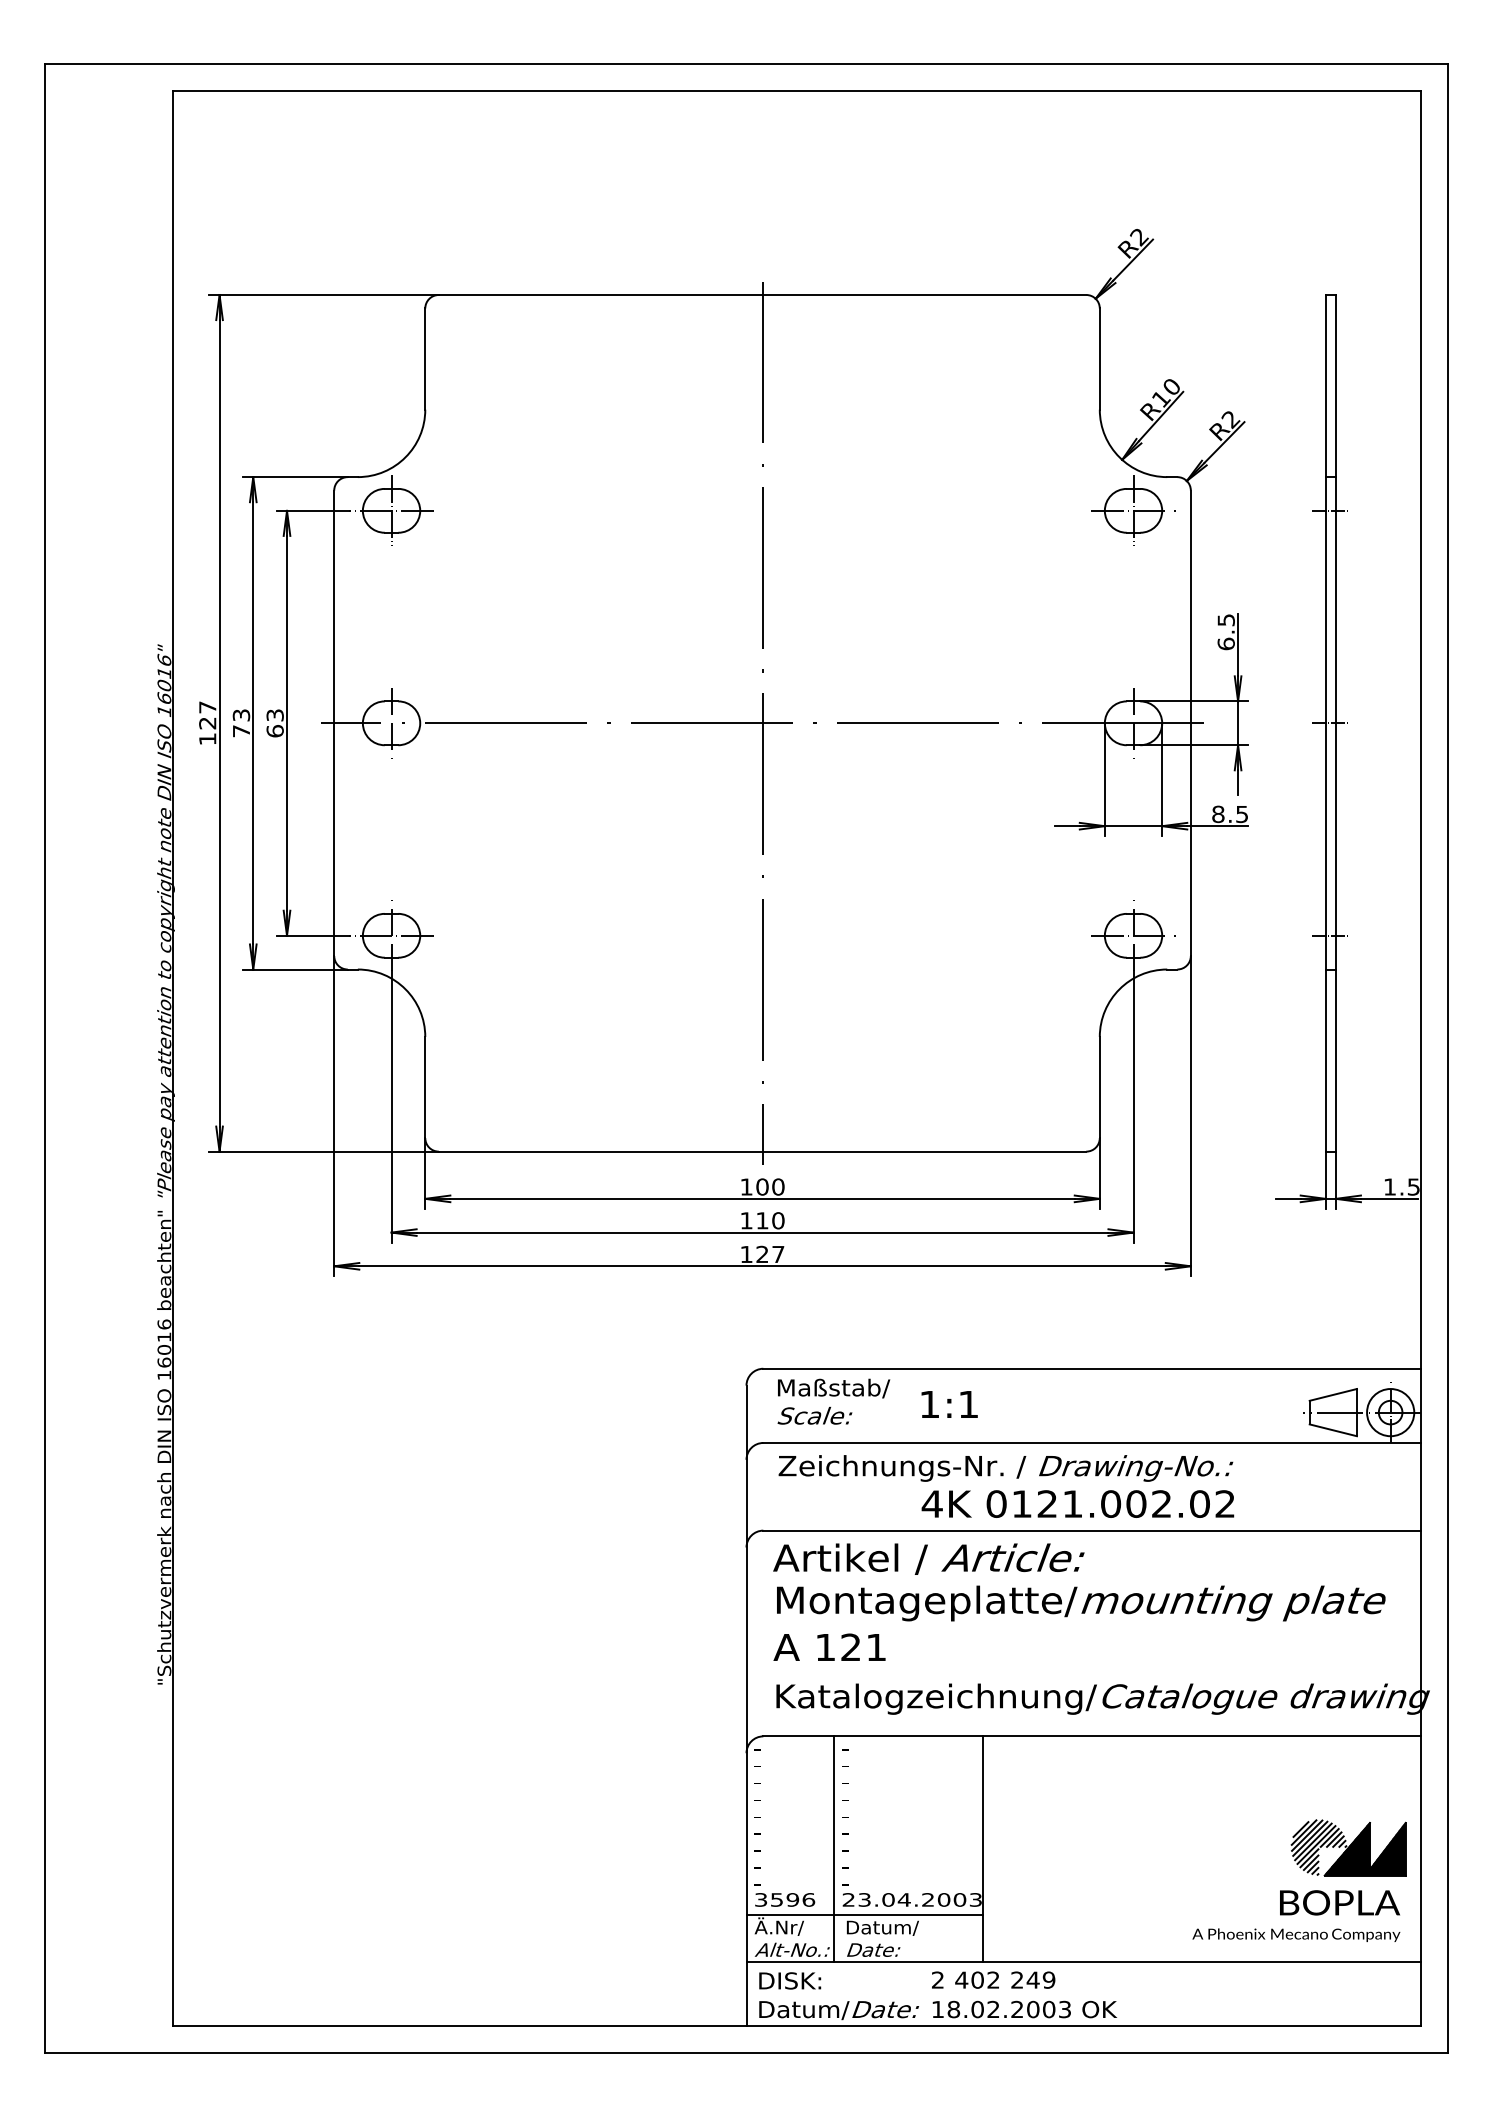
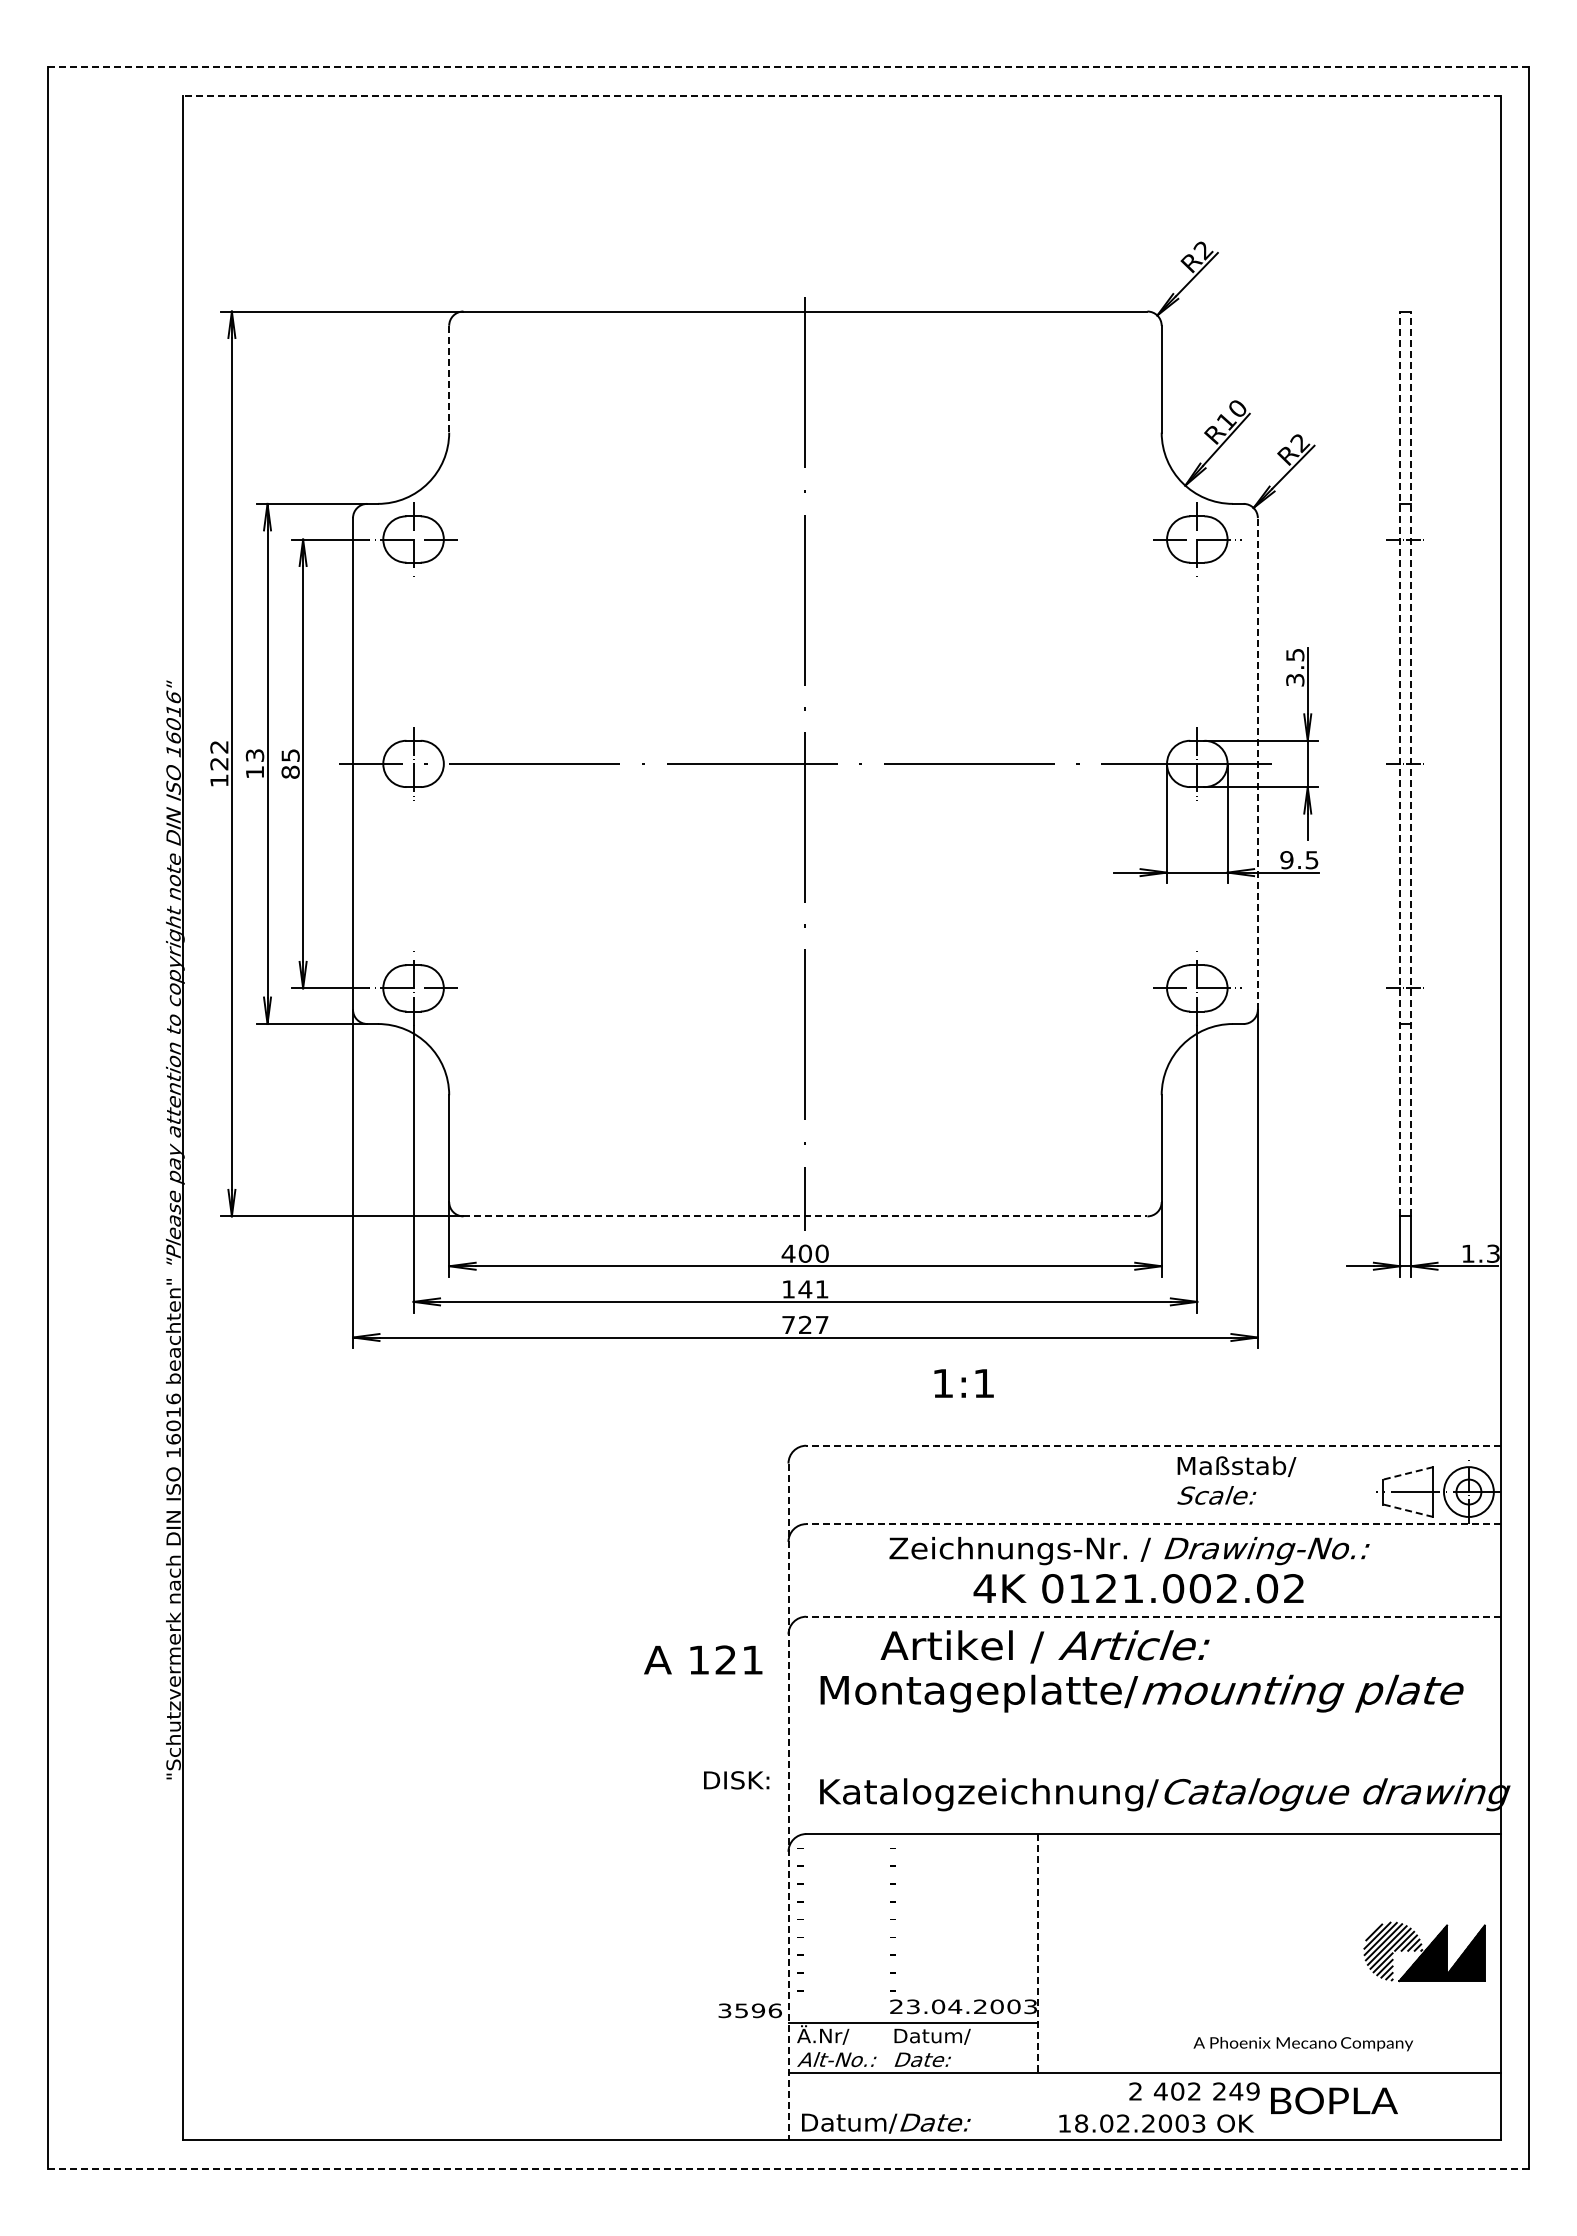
line: (746, 63) -> (788, 67), solid -> dashed
line: (796, 90) -> (841, 95), solid -> dashed
line: (425, 359) -> (449, 379), solid -> dashed
text: (1226, 643) -> (1295, 679), 6.5 -> 3.5
text: (207, 707) -> (219, 747), 127 -> 122
text: (275, 722) -> (290, 763), 63 -> 85
line: (1190, 722) -> (1257, 763), solid -> dashed
line: (1325, 722) -> (1400, 763), solid -> dashed
line: (1336, 722) -> (1411, 763), solid -> dashed
text: (240, 731) -> (254, 772), 73 -> 13
text: (1217, 814) -> (1286, 860), 8.5 -> 9.5
line: (762, 1151) -> (805, 1216), solid -> dashed
text: (746, 1186) -> (788, 1253), 100 -> 400
text: (1413, 1186) -> (1493, 1253), 1.5 -> 1.3
text: (770, 1220) -> (813, 1289), 110 -> 141
text: (746, 1253) -> (788, 1324), 127 -> 727
line: (1092, 1368) -> (1153, 1445), solid -> dashed
line: (1333, 1395) -> (1408, 1473), solid -> dashed
text: (833, 1401) -> (1236, 1480), moved
text: (949, 1404) -> (963, 1383), moved
line: (1333, 1430) -> (1408, 1510), solid -> dashed
line: (1092, 1443) -> (1153, 1524), solid -> dashed
text: (1005, 1468) -> (1129, 1551), moved
line: (1092, 1530) -> (1153, 1616), solid -> dashed
text: (928, 1558) -> (1044, 1646), moved
text: (829, 1646) -> (703, 1659), moved
line: (746, 1706) -> (788, 1802), solid -> dashed
line: (834, 1849) -> (881, 1953), removed
line: (982, 1849) -> (1037, 1953), solid -> dashed
text: (784, 1899) -> (749, 2010), moved
text: (1340, 1902) -> (1334, 2100), moved
text: (1296, 1935) -> (1303, 2044), moved
text: (993, 1980) -> (1194, 2091), moved
text: (790, 1981) -> (736, 1780), moved
text: (1024, 2009) -> (1156, 2123), moved
line: (746, 2053) -> (788, 2168), solid -> dashed

